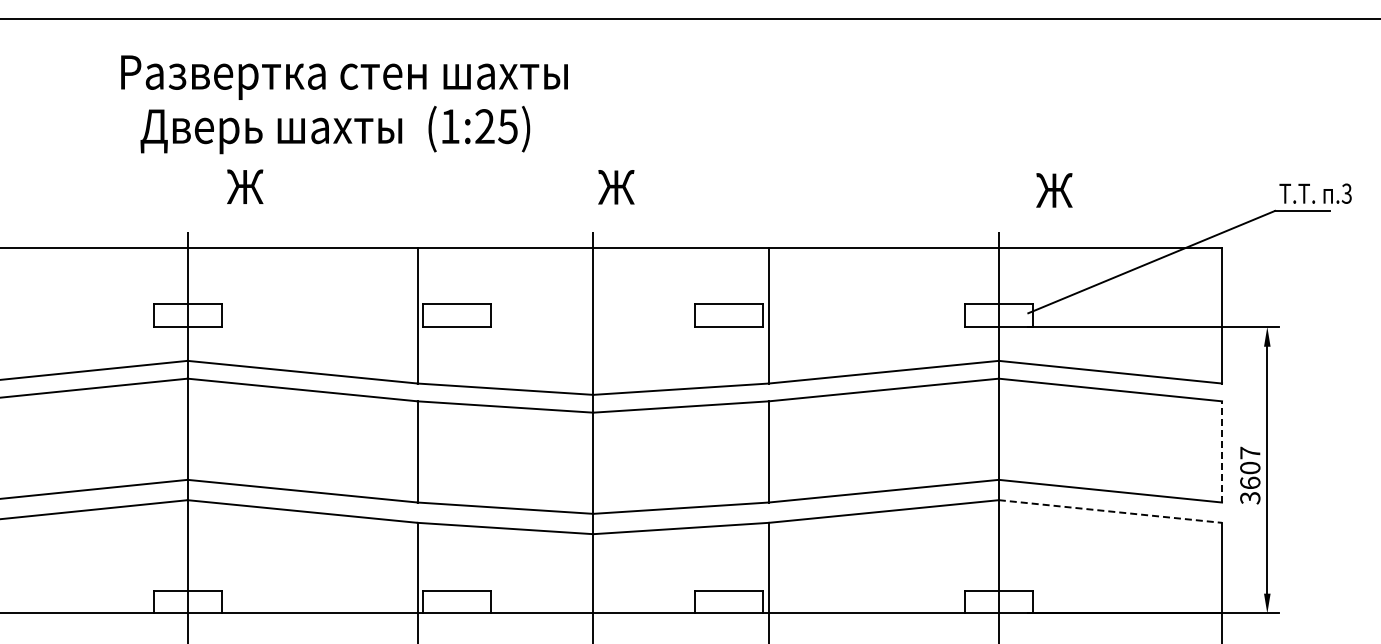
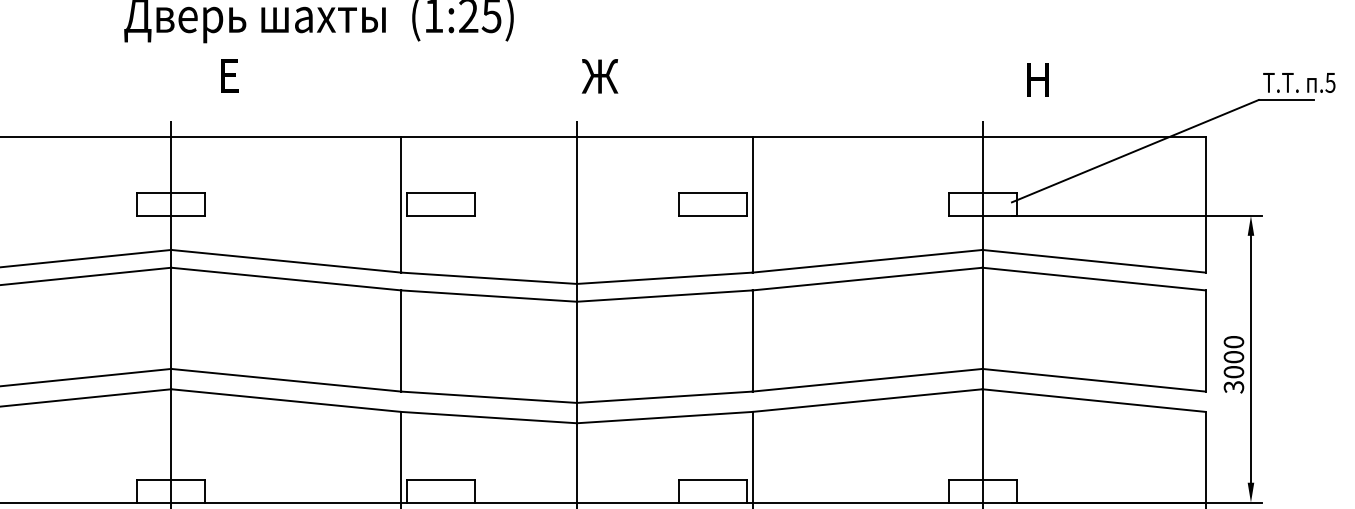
text: (245, 186) -> (229, 75), Ж -> Е
text: (1054, 190) -> (1038, 79), Ж -> Н
text: (1346, 193) -> (1330, 82), .3 -> .5
line: (1222, 451) -> (1206, 340), dashed -> solid
text: (1250, 467) -> (1234, 356), 3607 -> 3000
line: (1110, 511) -> (1094, 400), dashed -> solid

